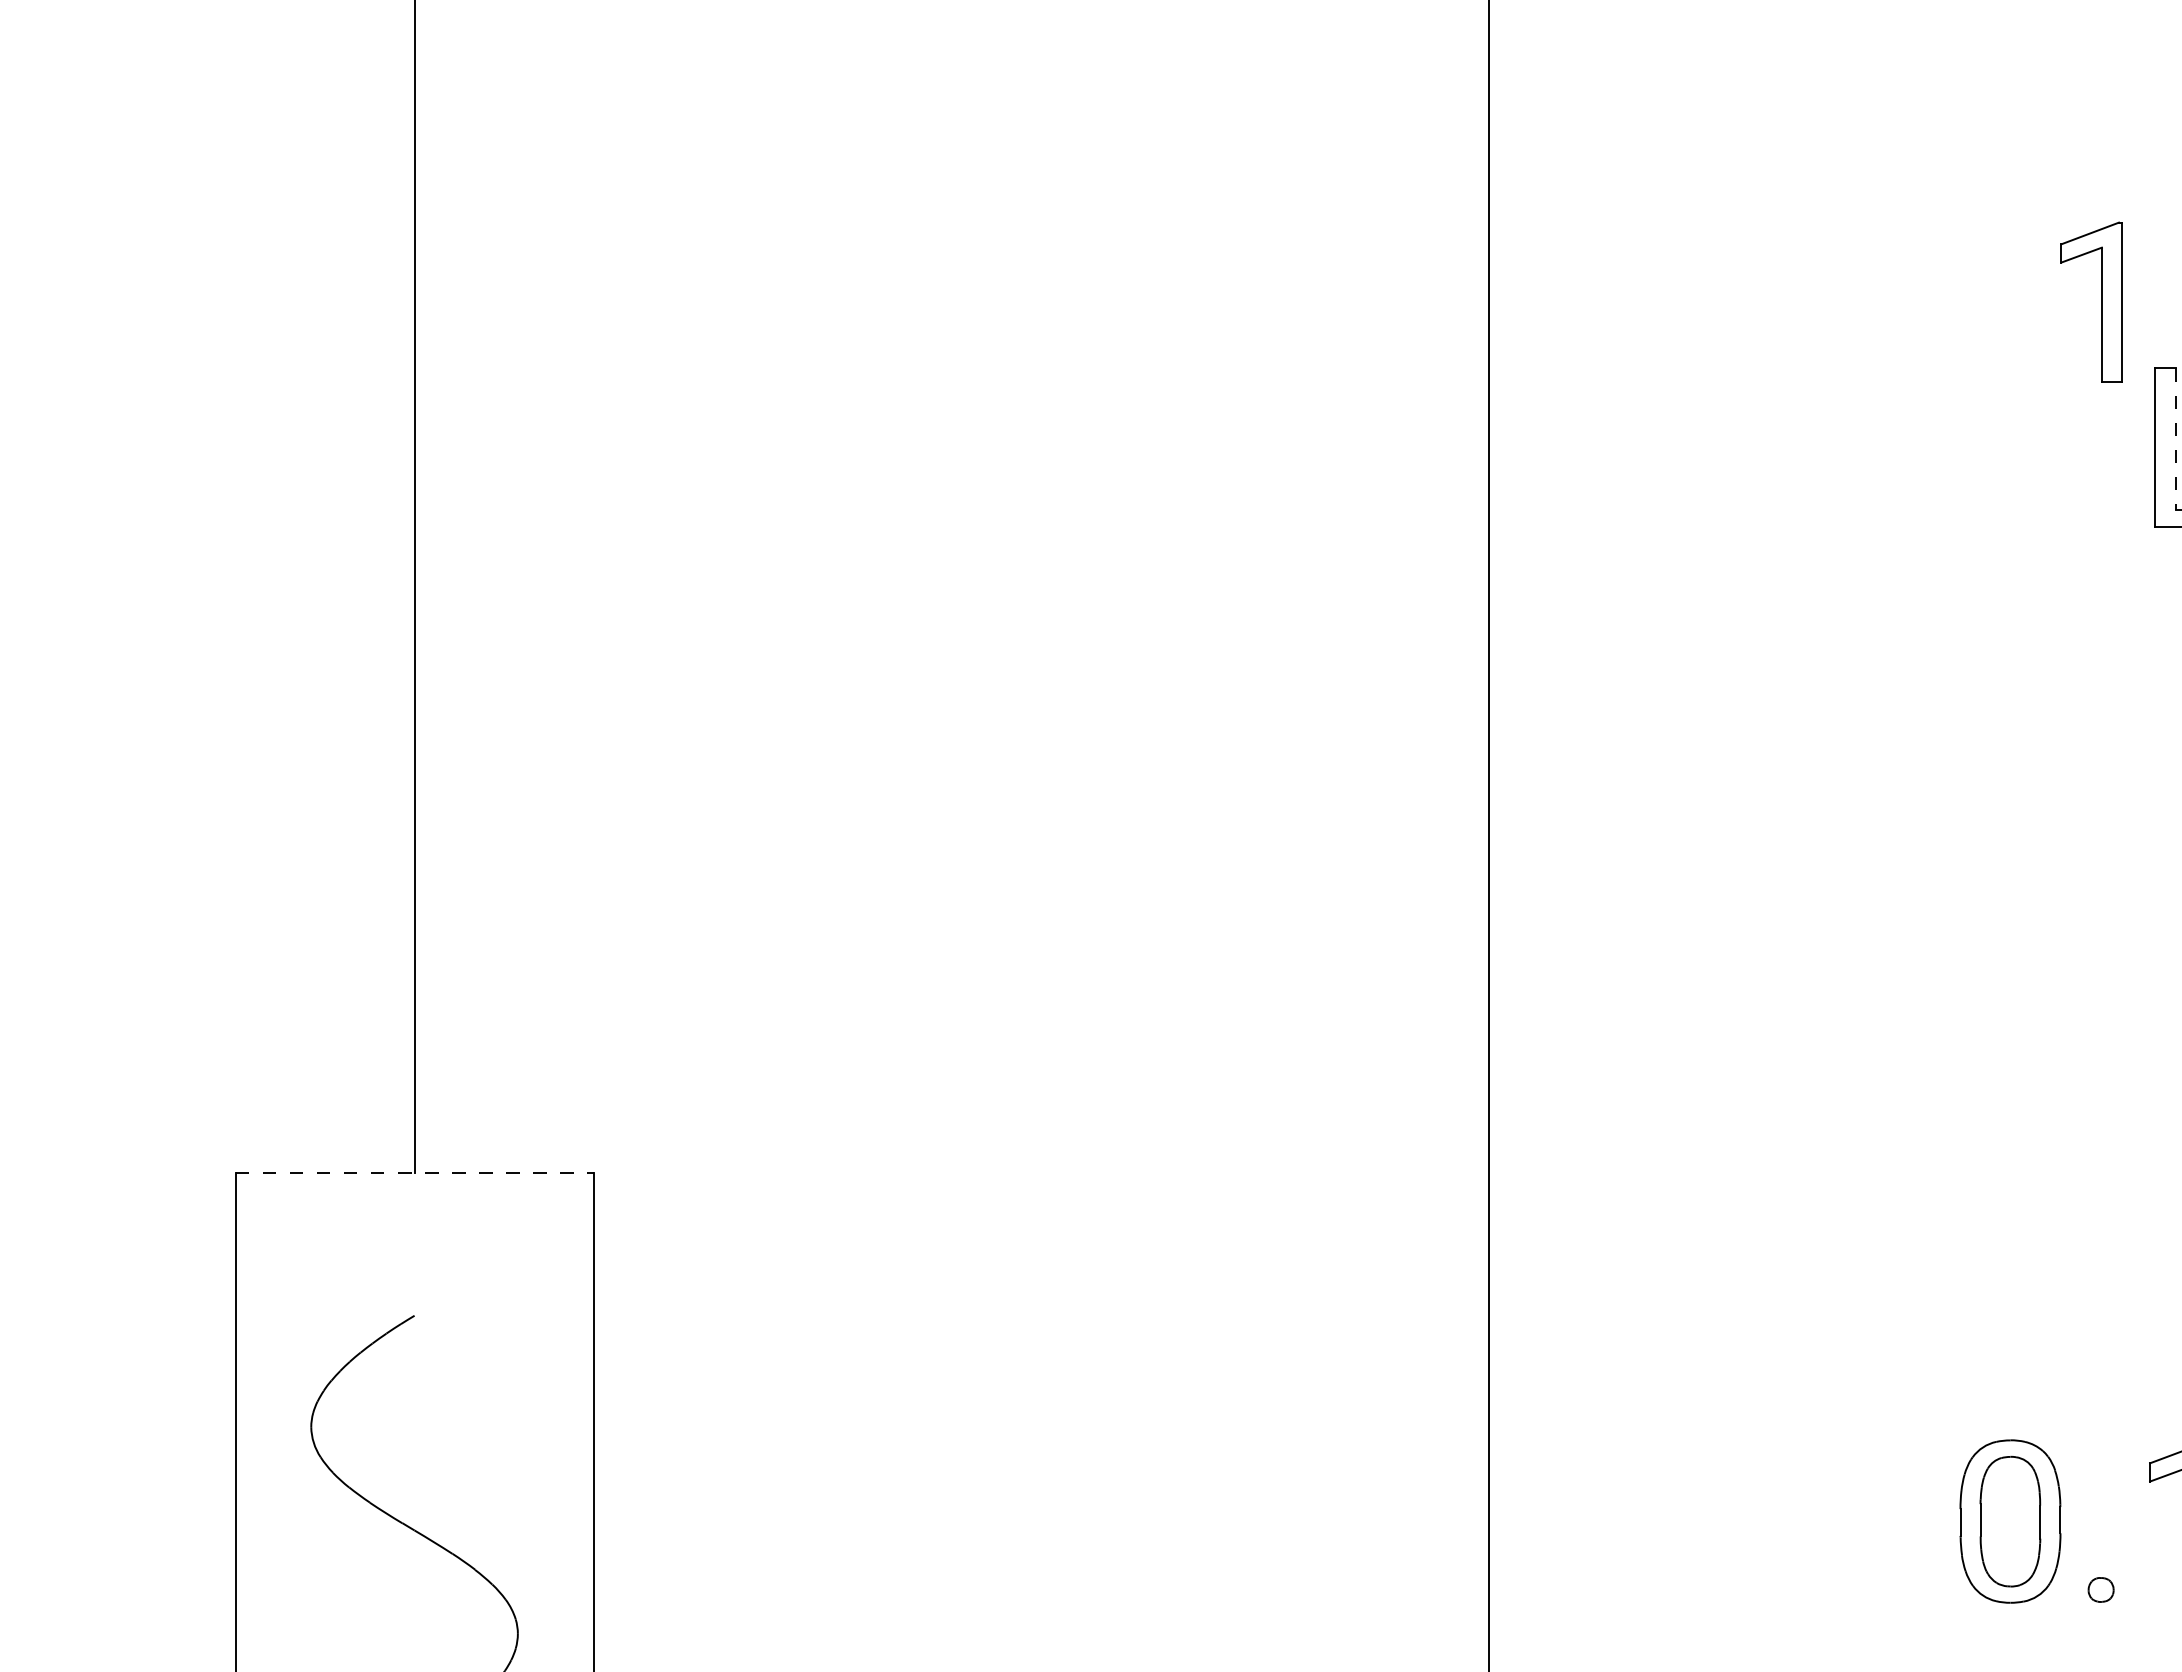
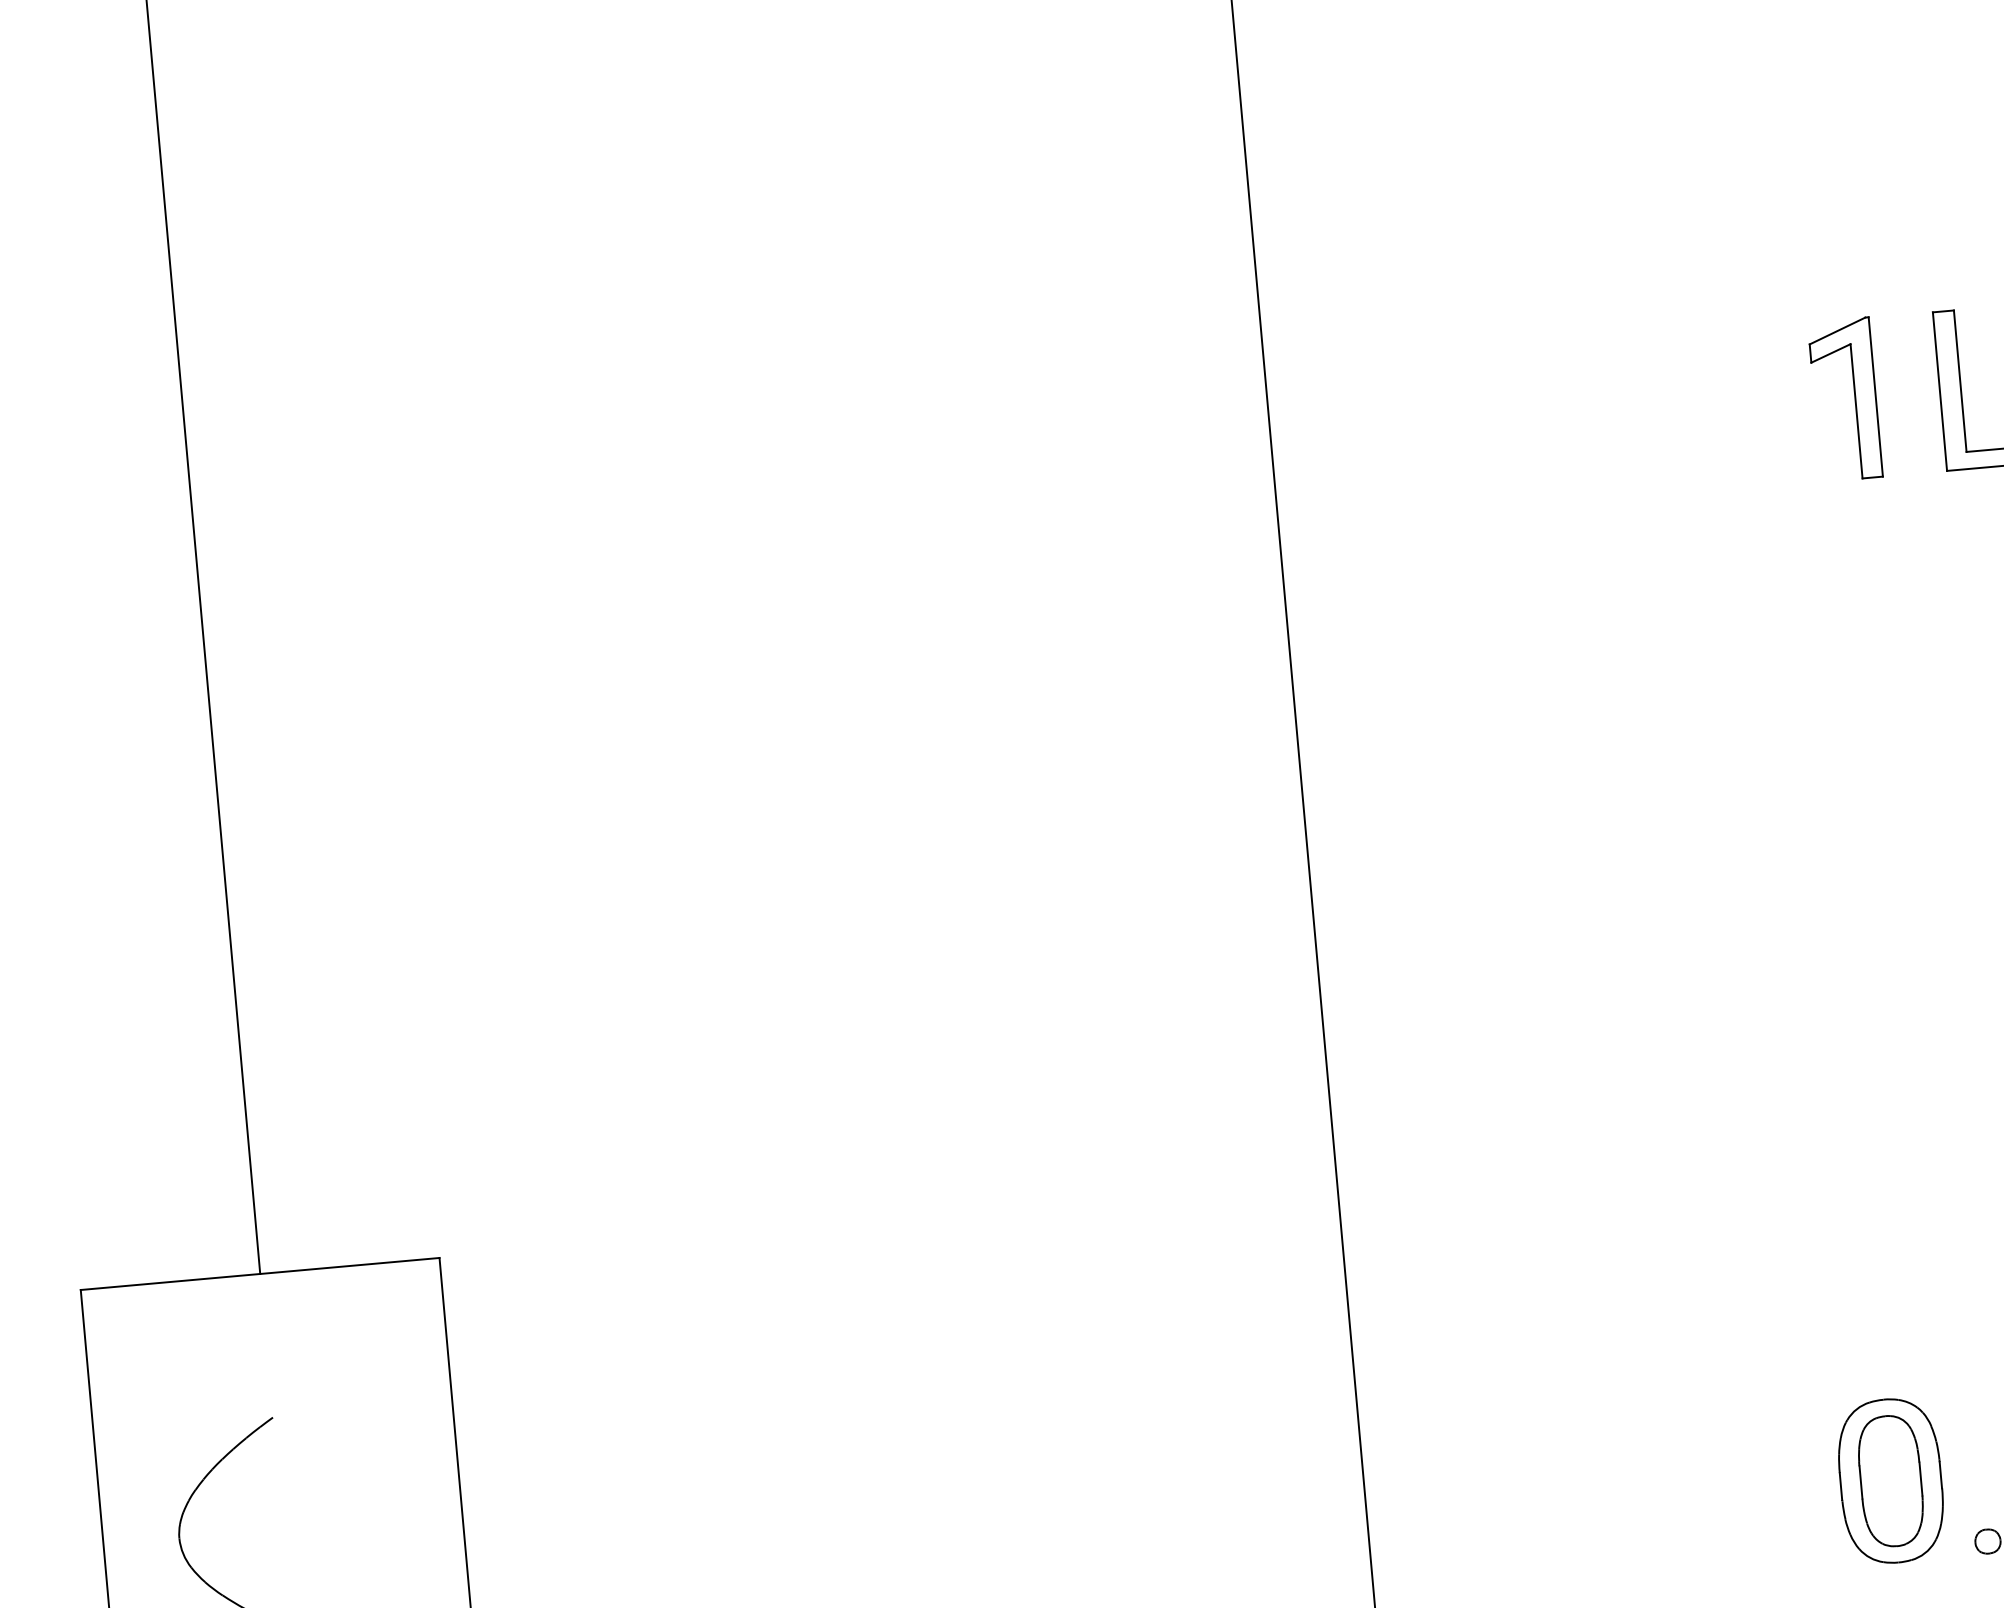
part: (2101, 301) -> (1854, 398), moved
line: (2176, 439) -> (1960, 381), dashed -> solid
line: (414, 1172) -> (260, 1273), dashed -> solid

